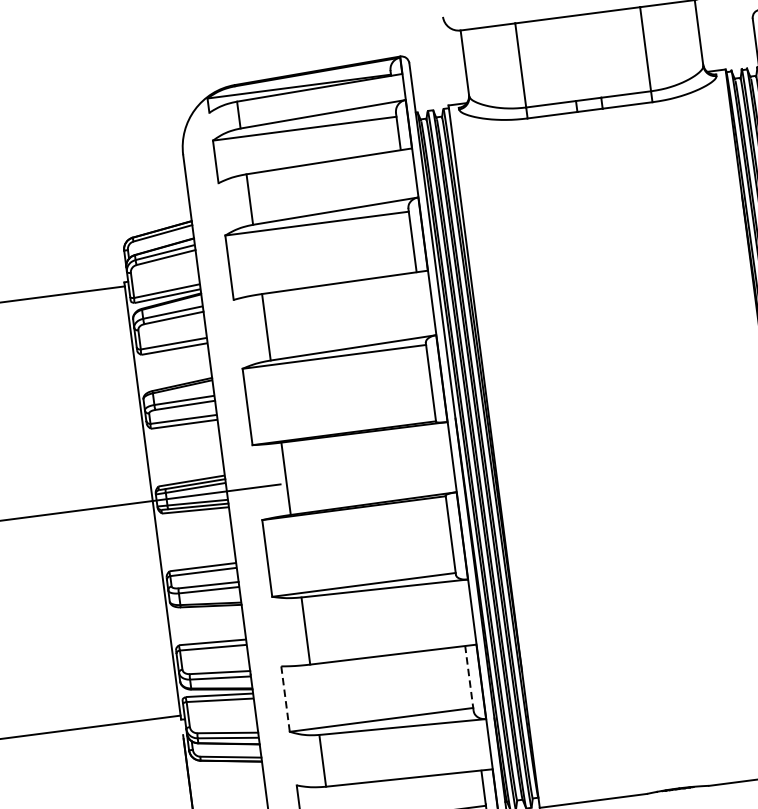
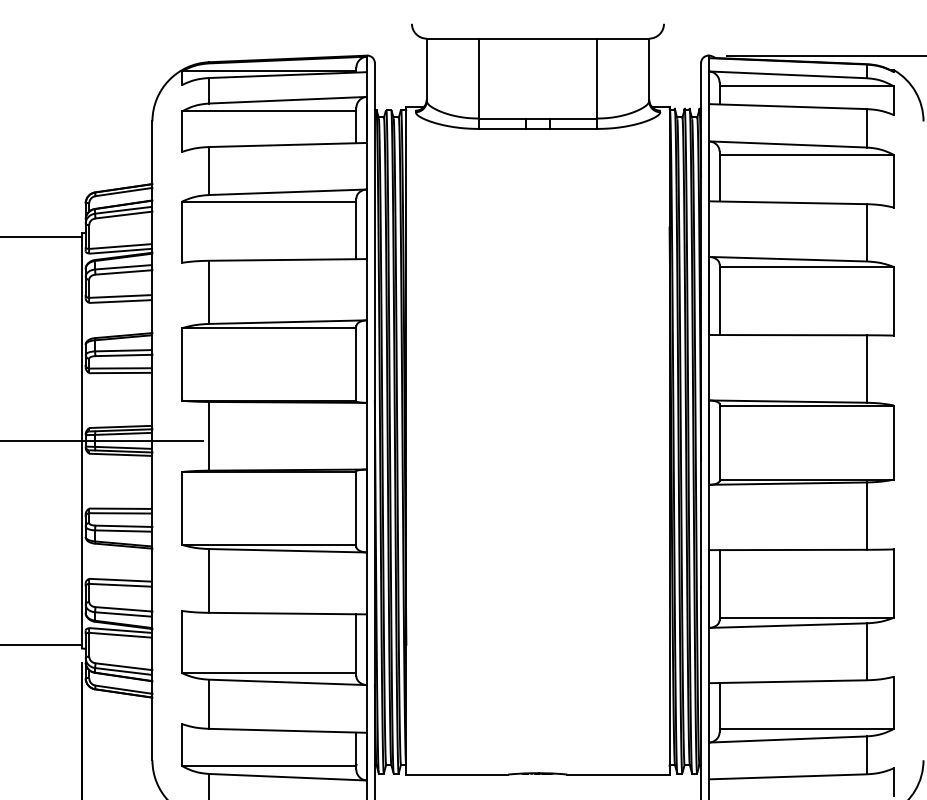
line: (469, 678) -> (356, 645), dashed -> solid
line: (286, 699) -> (182, 642), dashed -> solid

